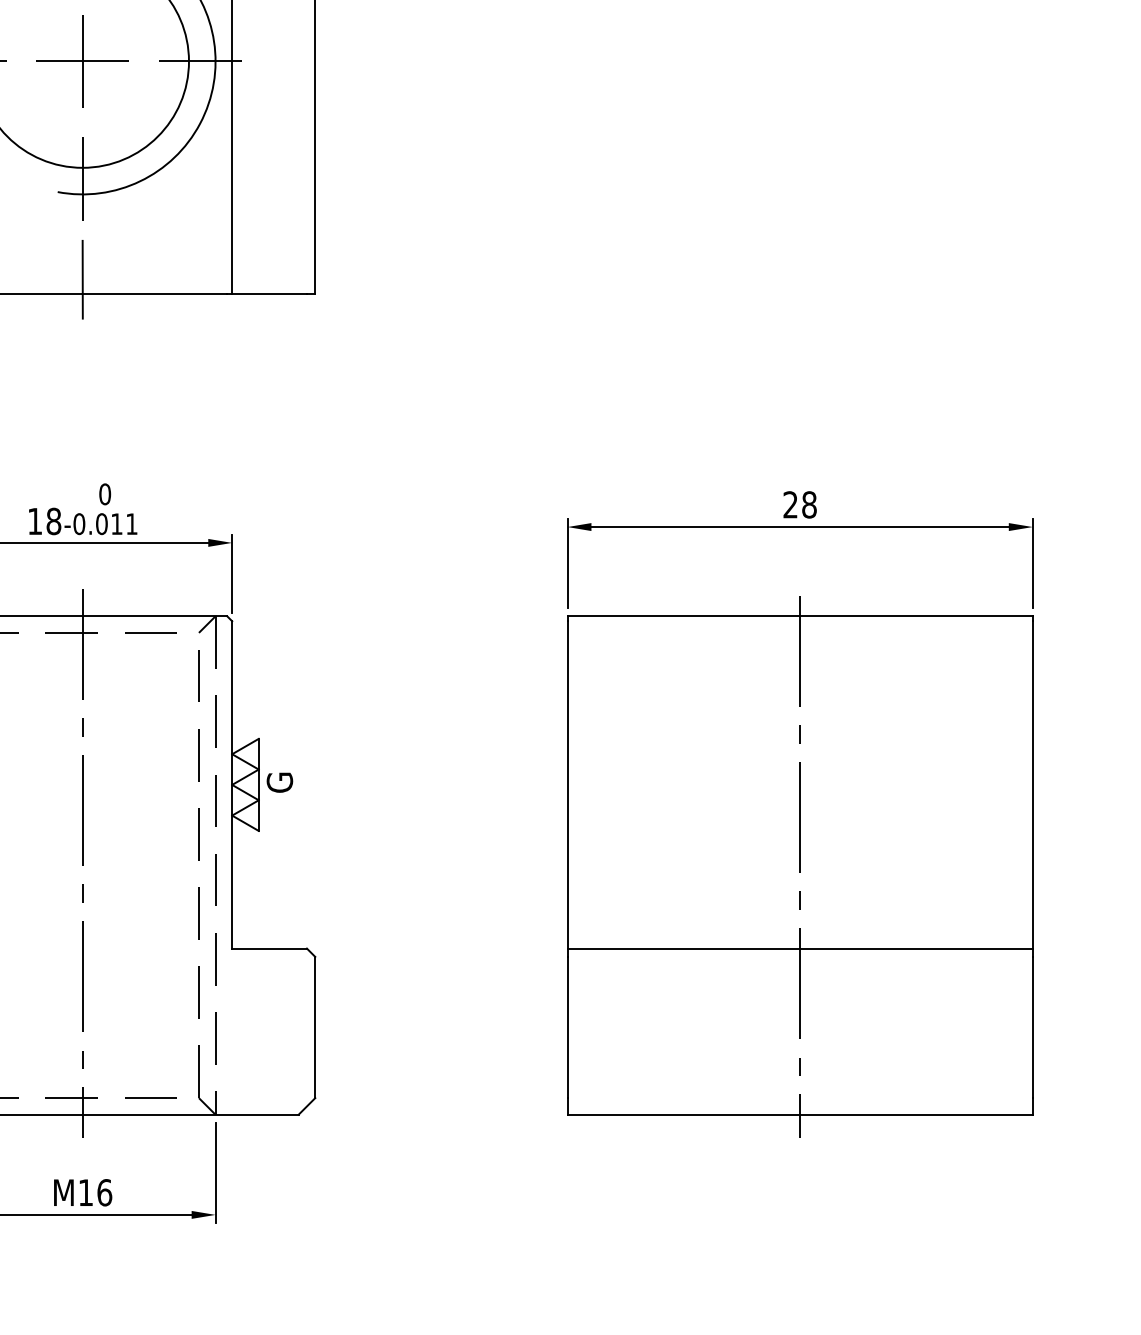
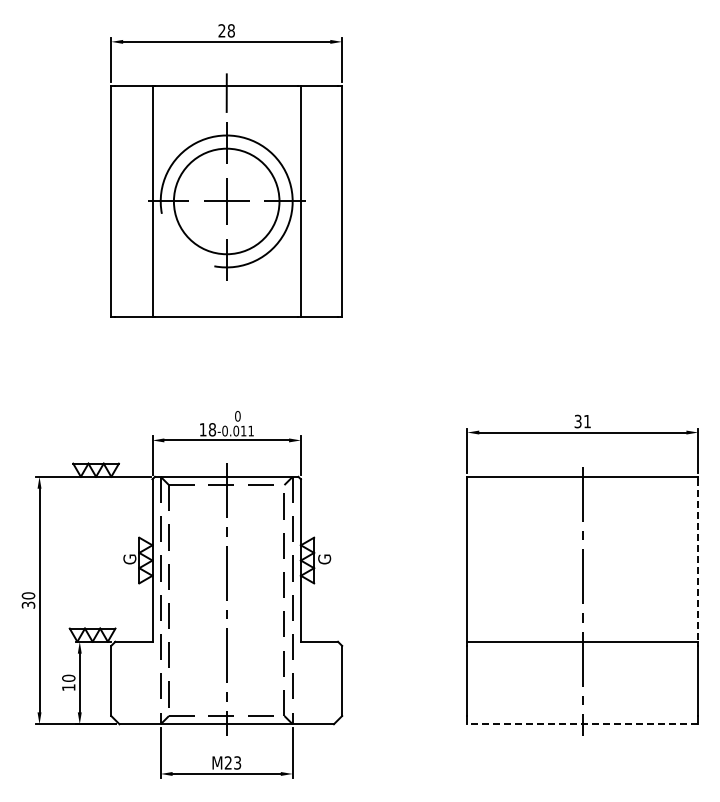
line: (82, 279) -> (226, 309), removed
text: (799, 504) -> (582, 421), 28 -> 31
line: (1033, 786) -> (698, 561), solid -> dashed
line: (799, 1115) -> (582, 724), solid -> dashed
text: (94, 1191) -> (232, 762), M16 -> M23

